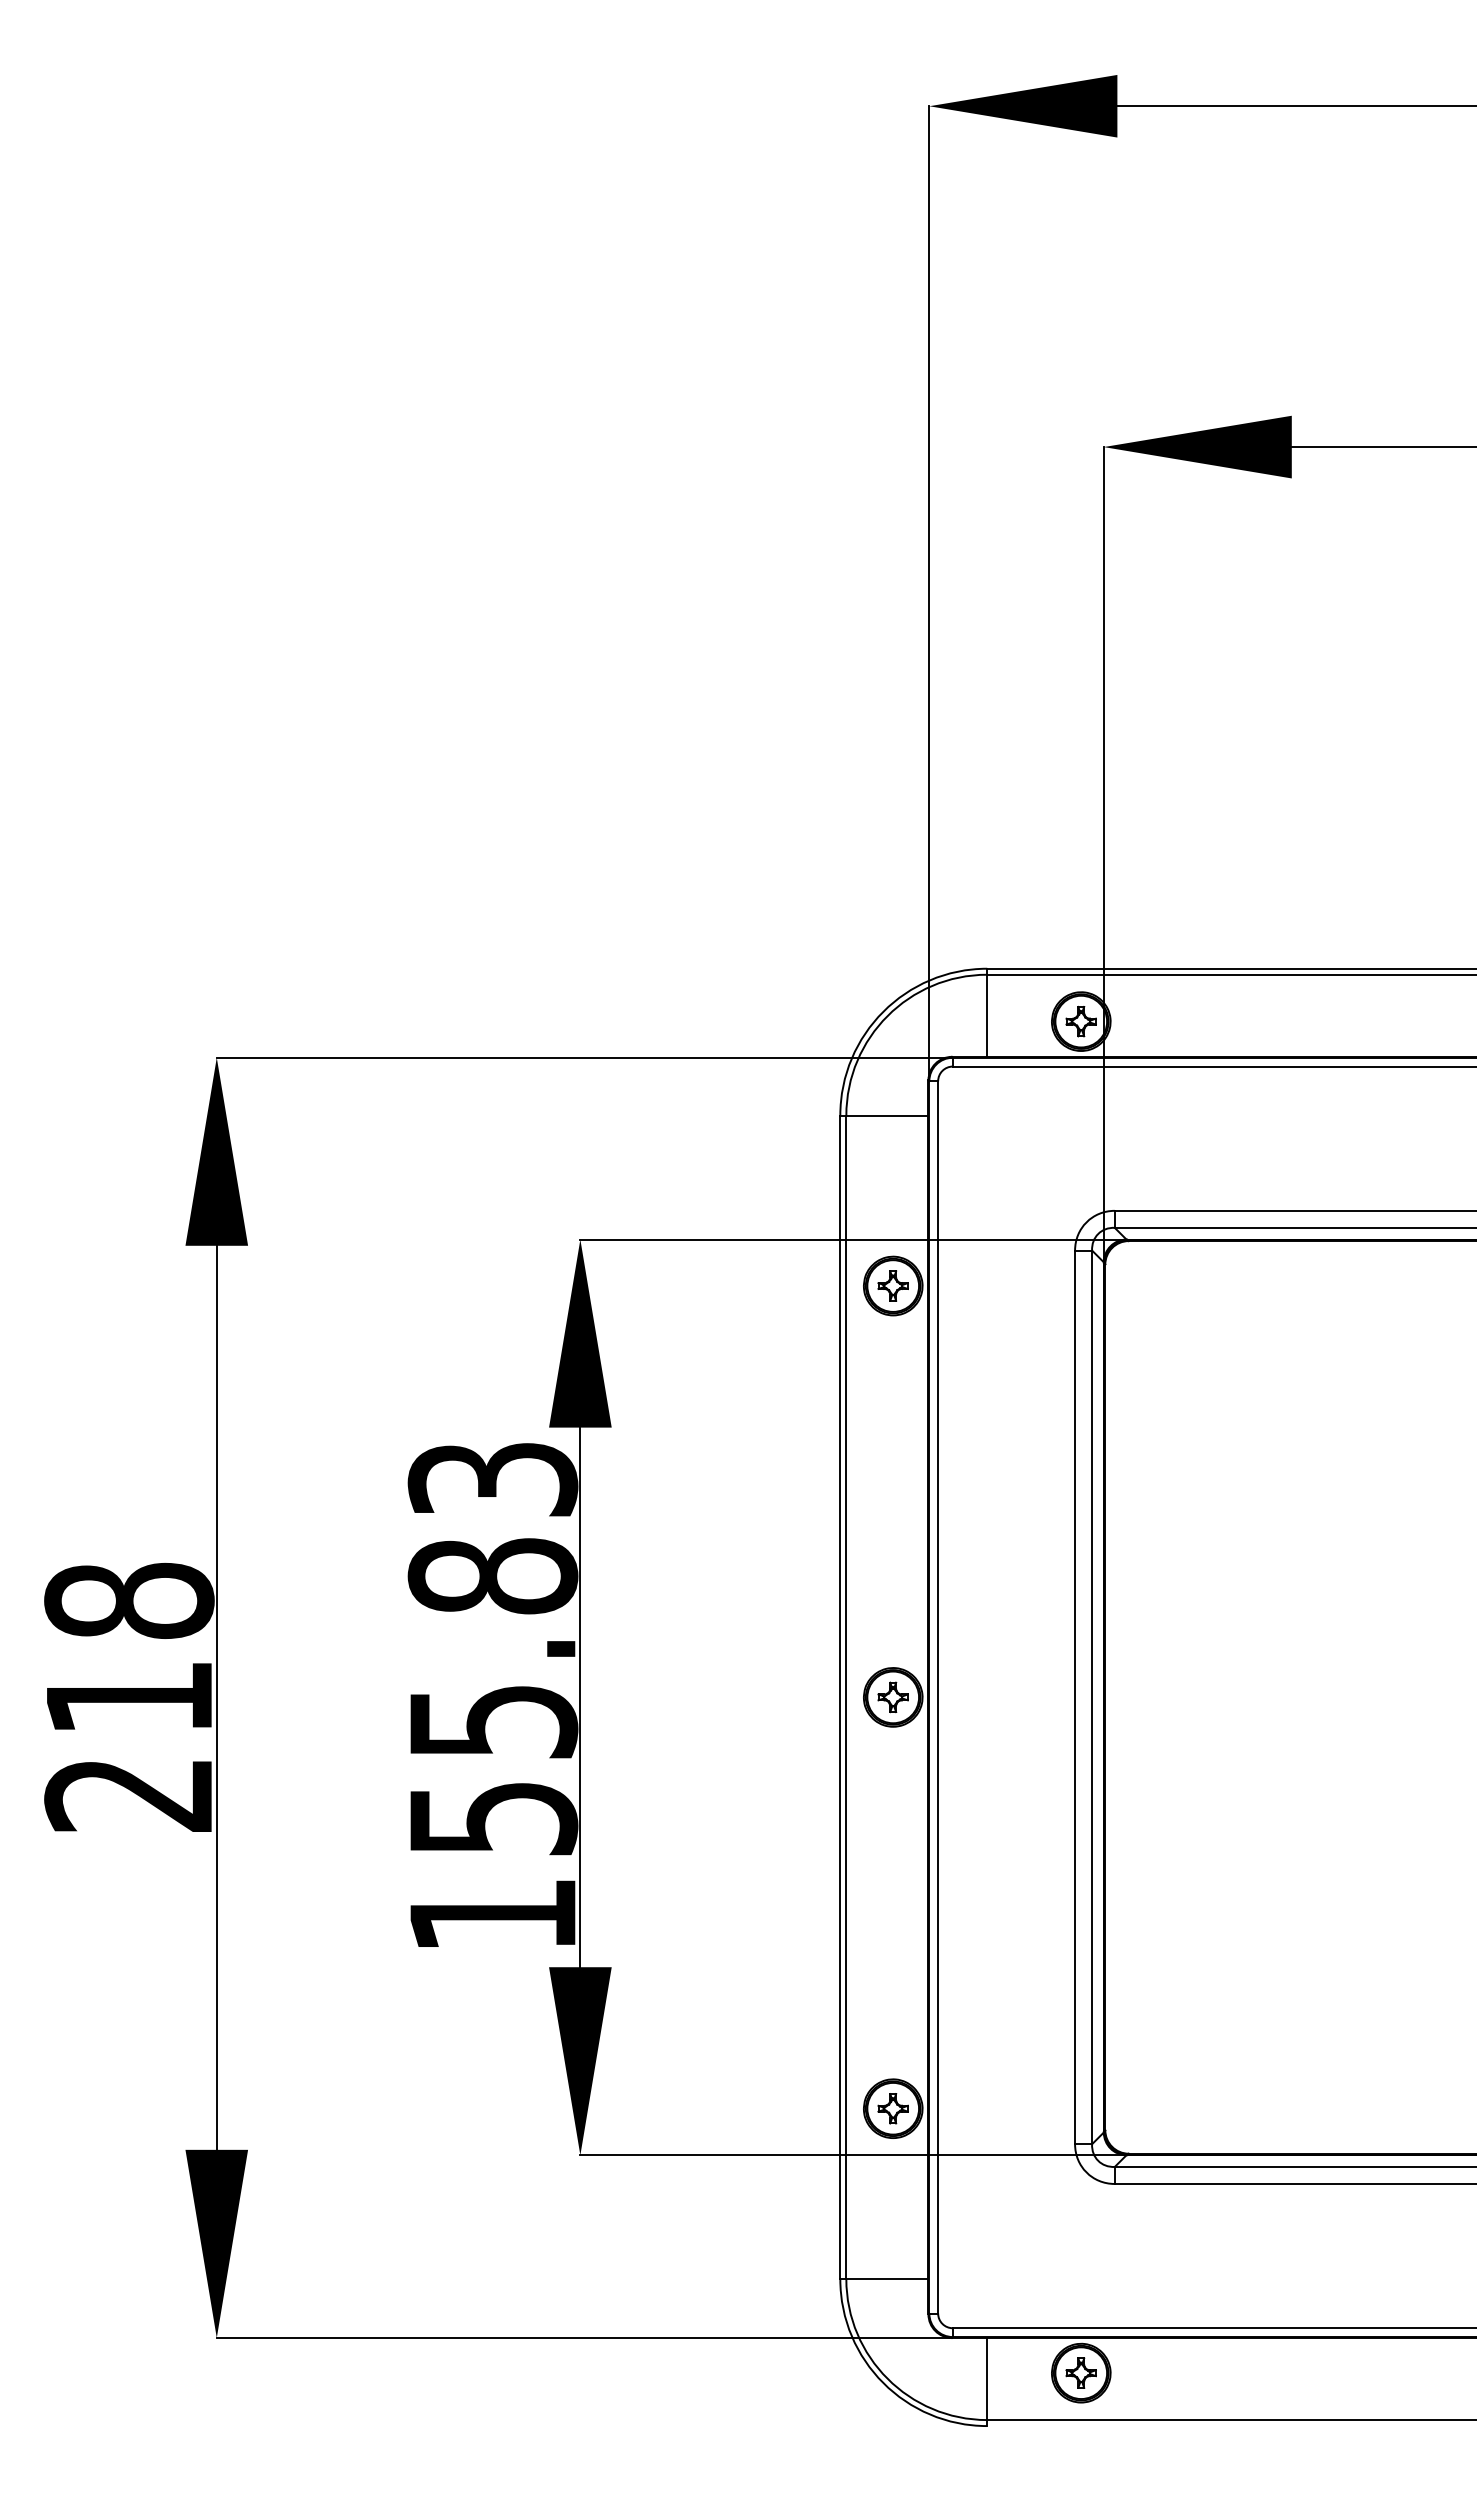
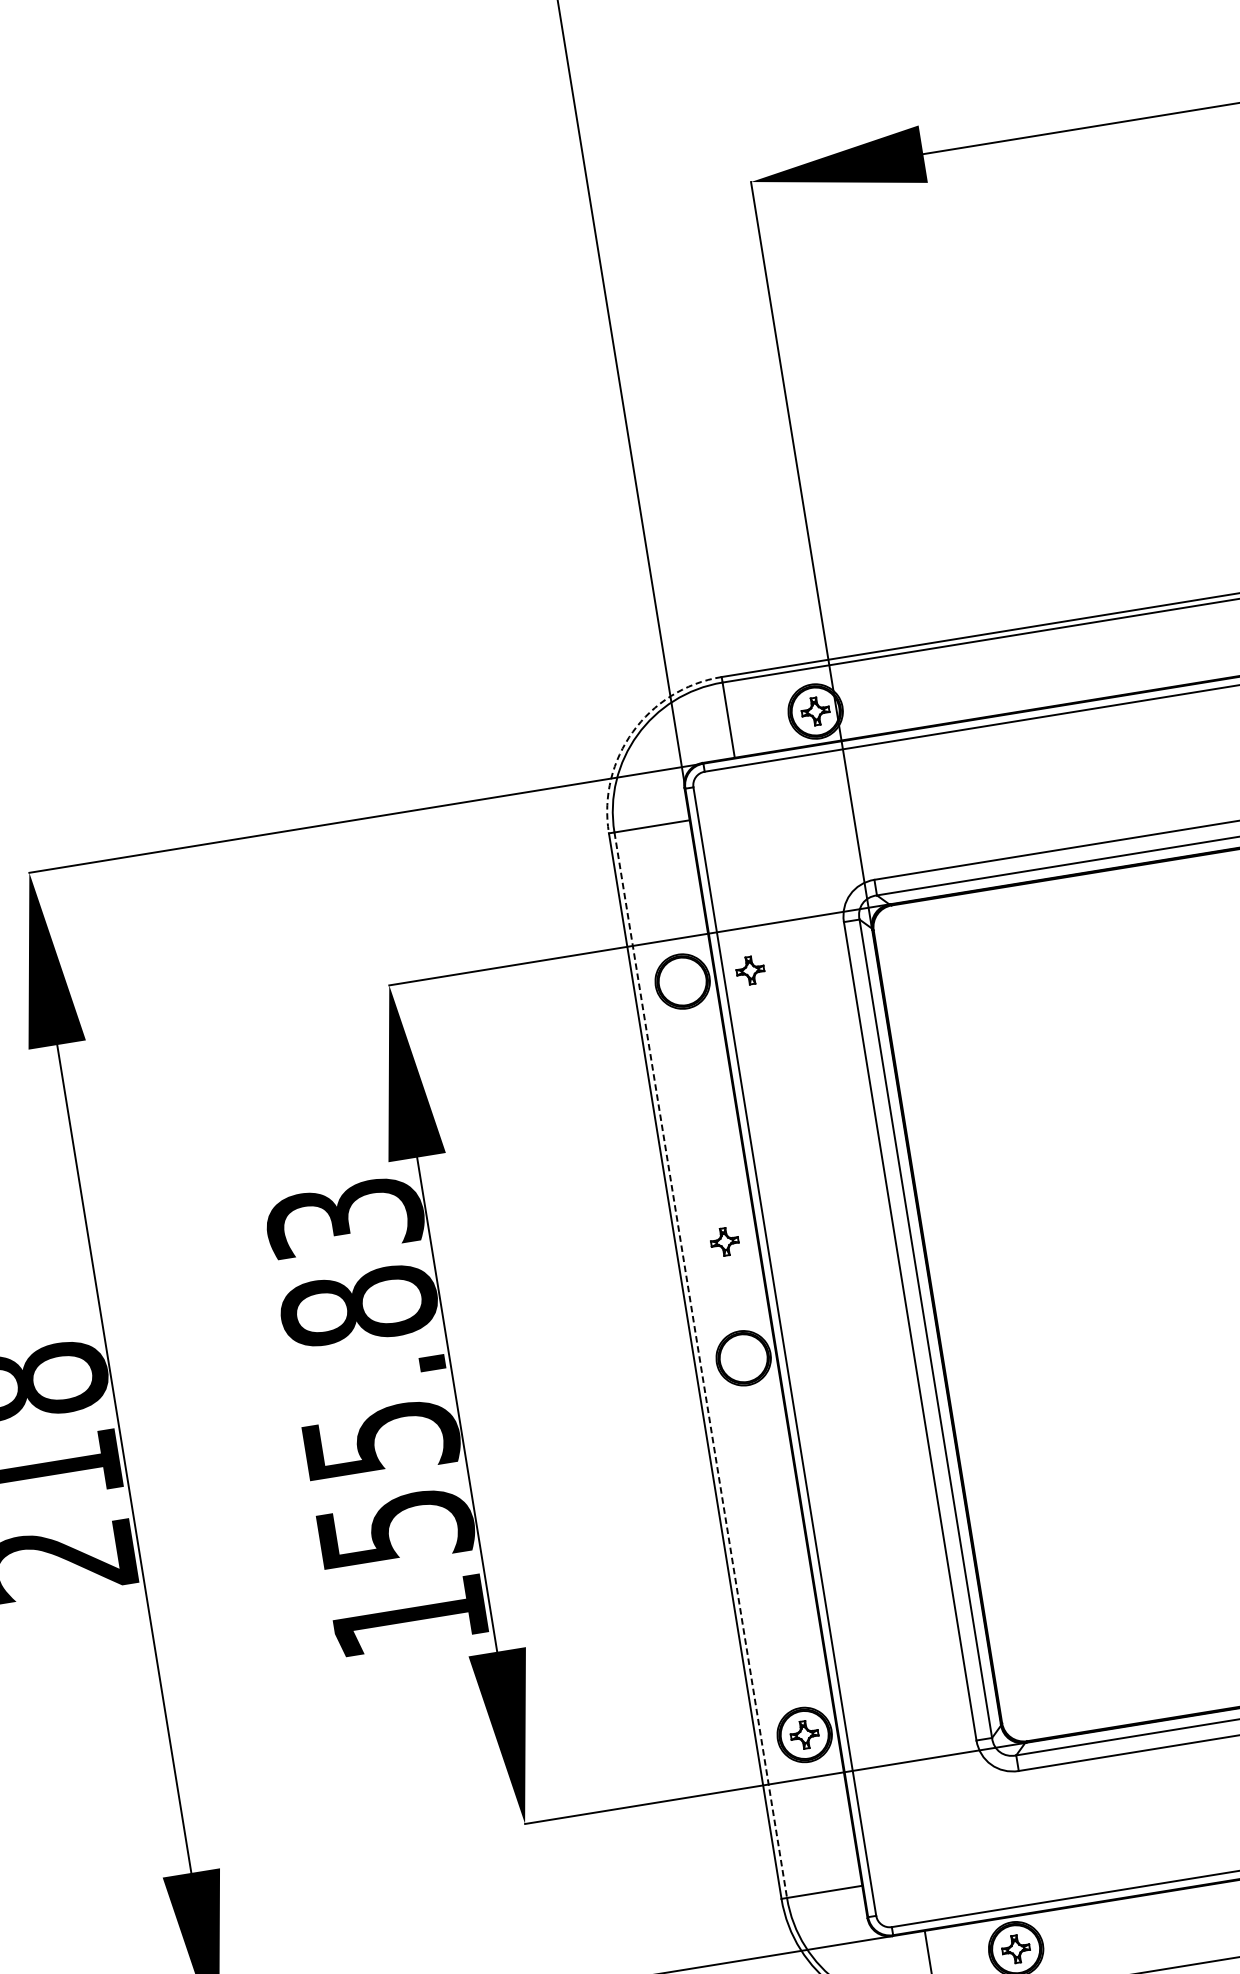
arc: (883, 1011) -> (633, 731), solid -> dashed
part: (892, 1285) -> (749, 970), moved
line: (846, 1697) -> (700, 1365), solid -> dashed
part: (892, 1697) -> (724, 1242), moved

